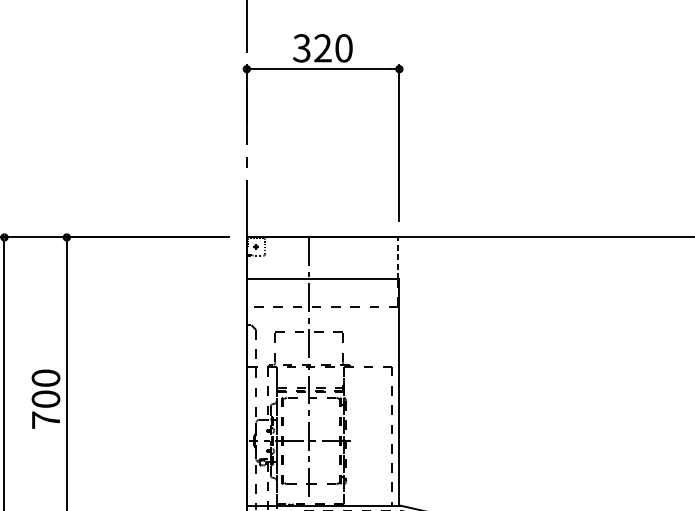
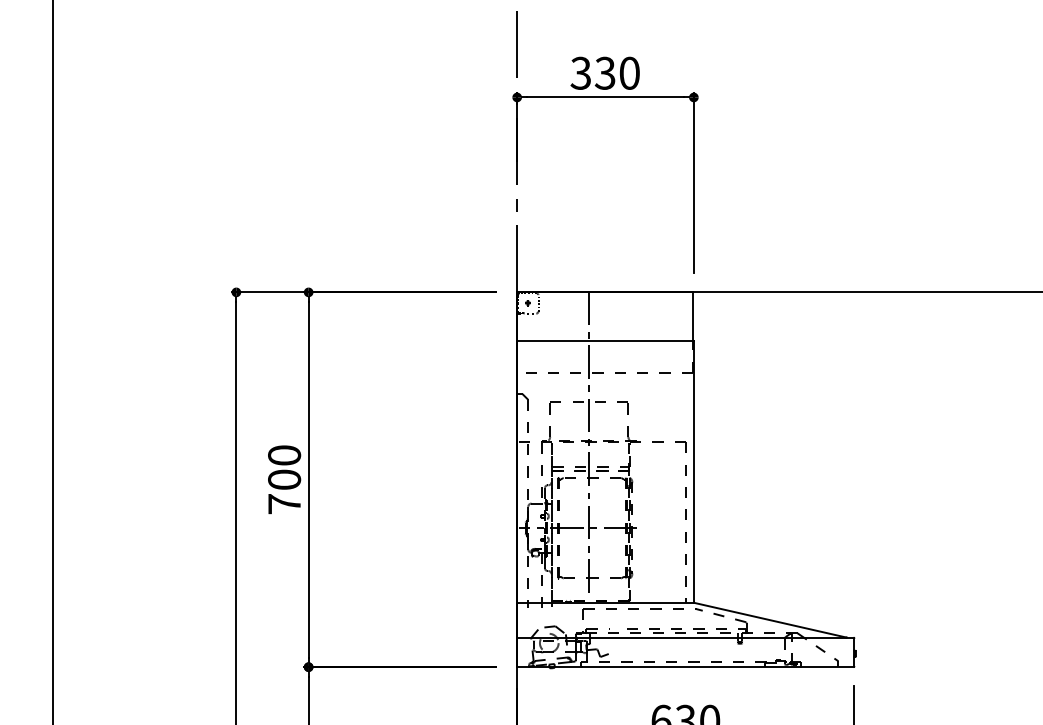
text: (322, 48) -> (604, 73), 320 -> 330
line: (398, 257) -> (692, 315), dashed -> solid

